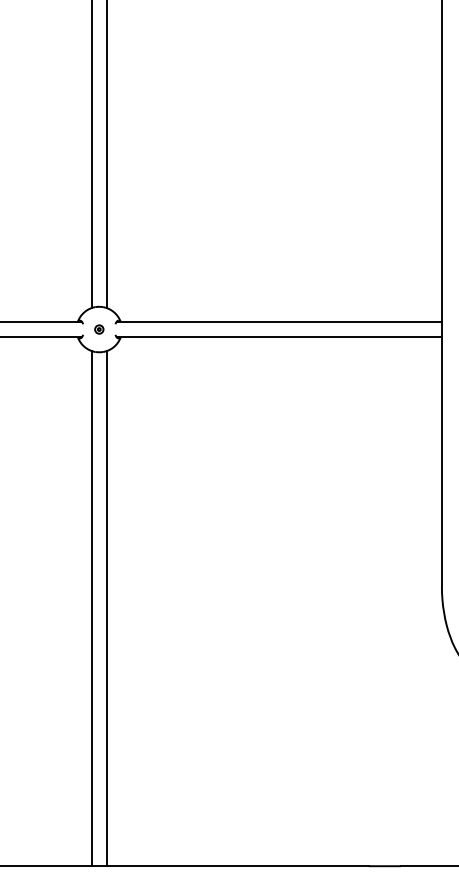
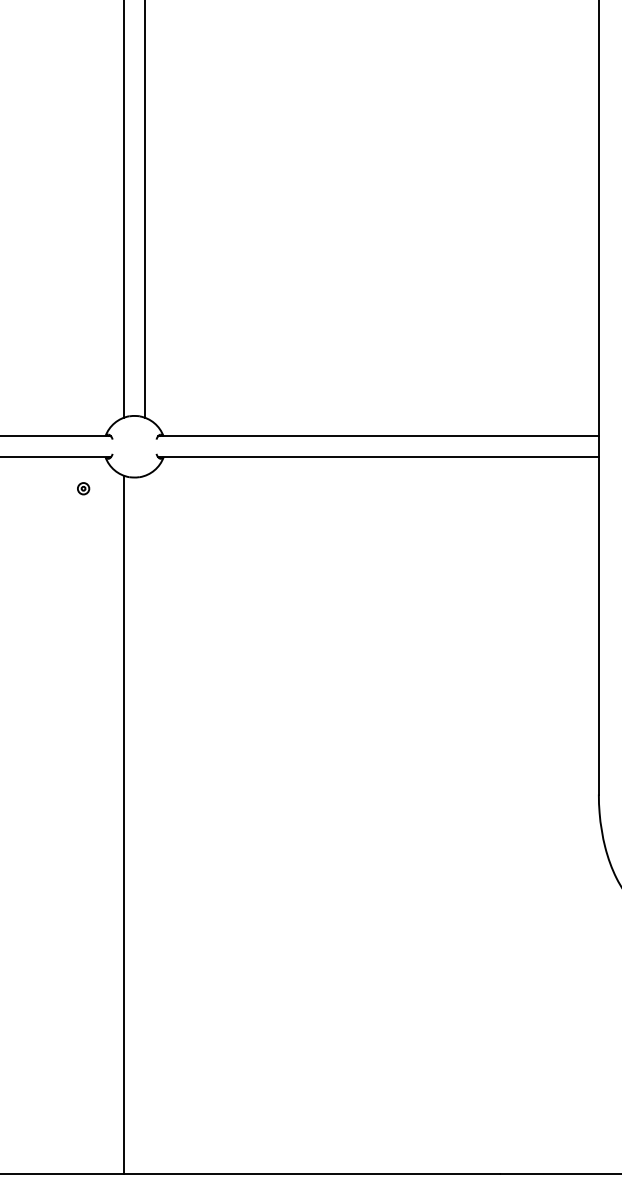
part: (99, 329) -> (83, 488), moved
line: (106, 608) -> (144, 824), removed

